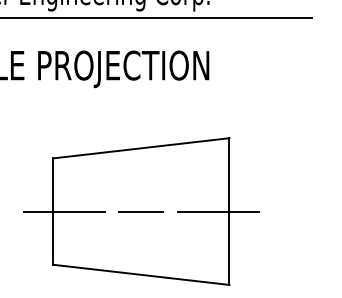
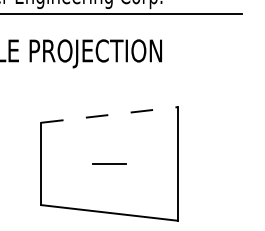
line: (141, 147) -> (109, 114), solid -> dashed
line: (63, 211) -> (49, 163), removed
line: (217, 211) -> (168, 163), removed

